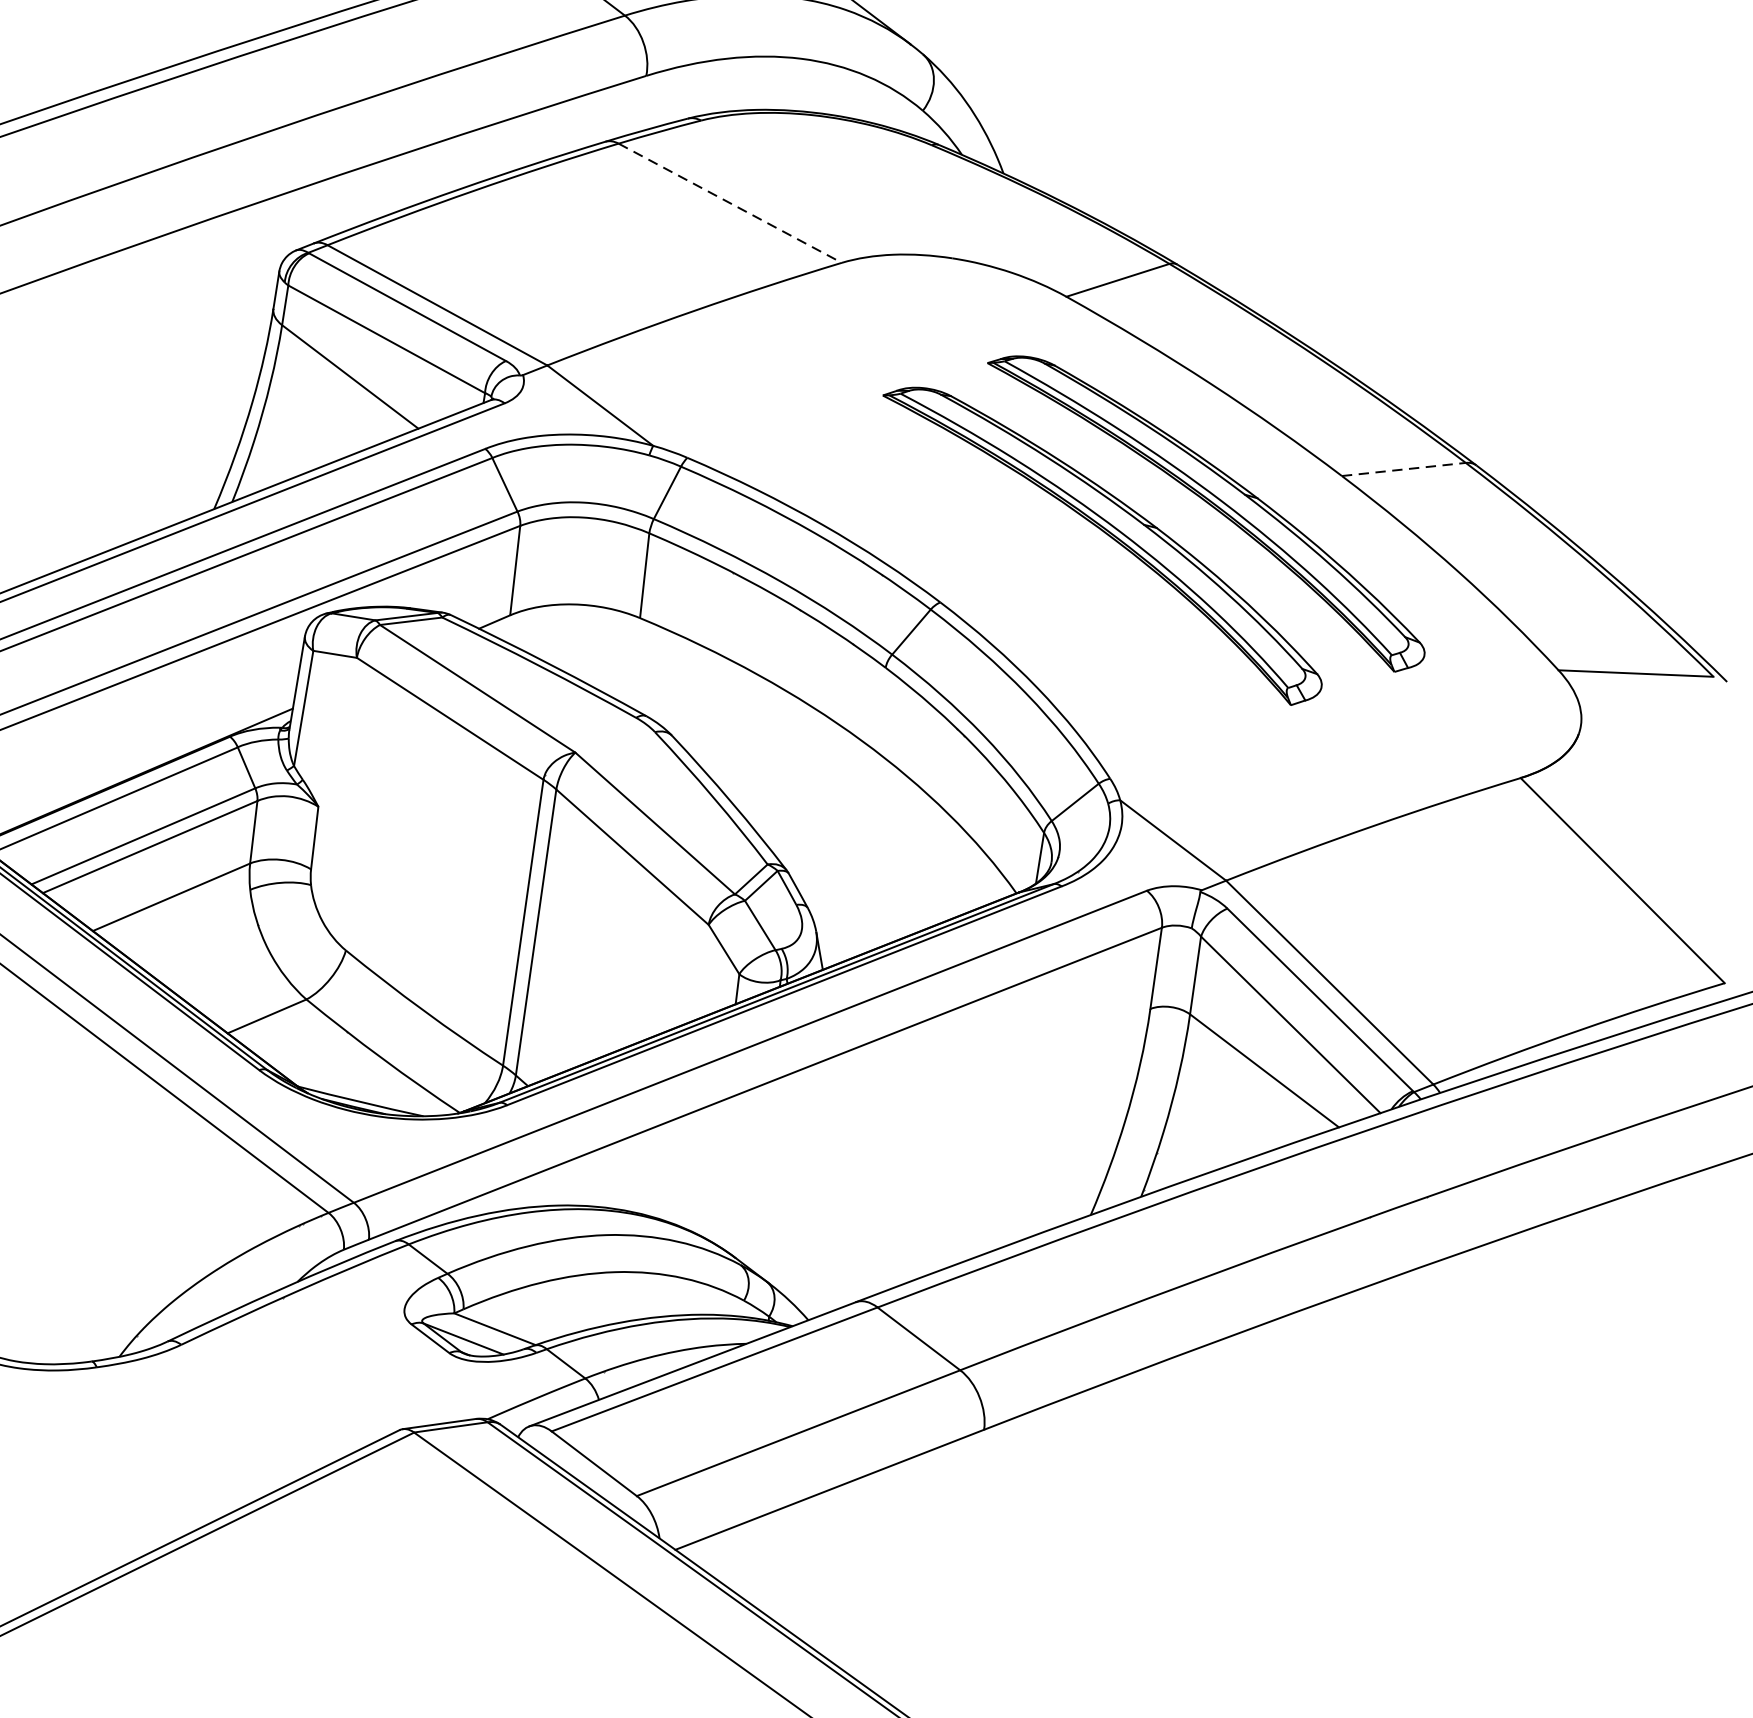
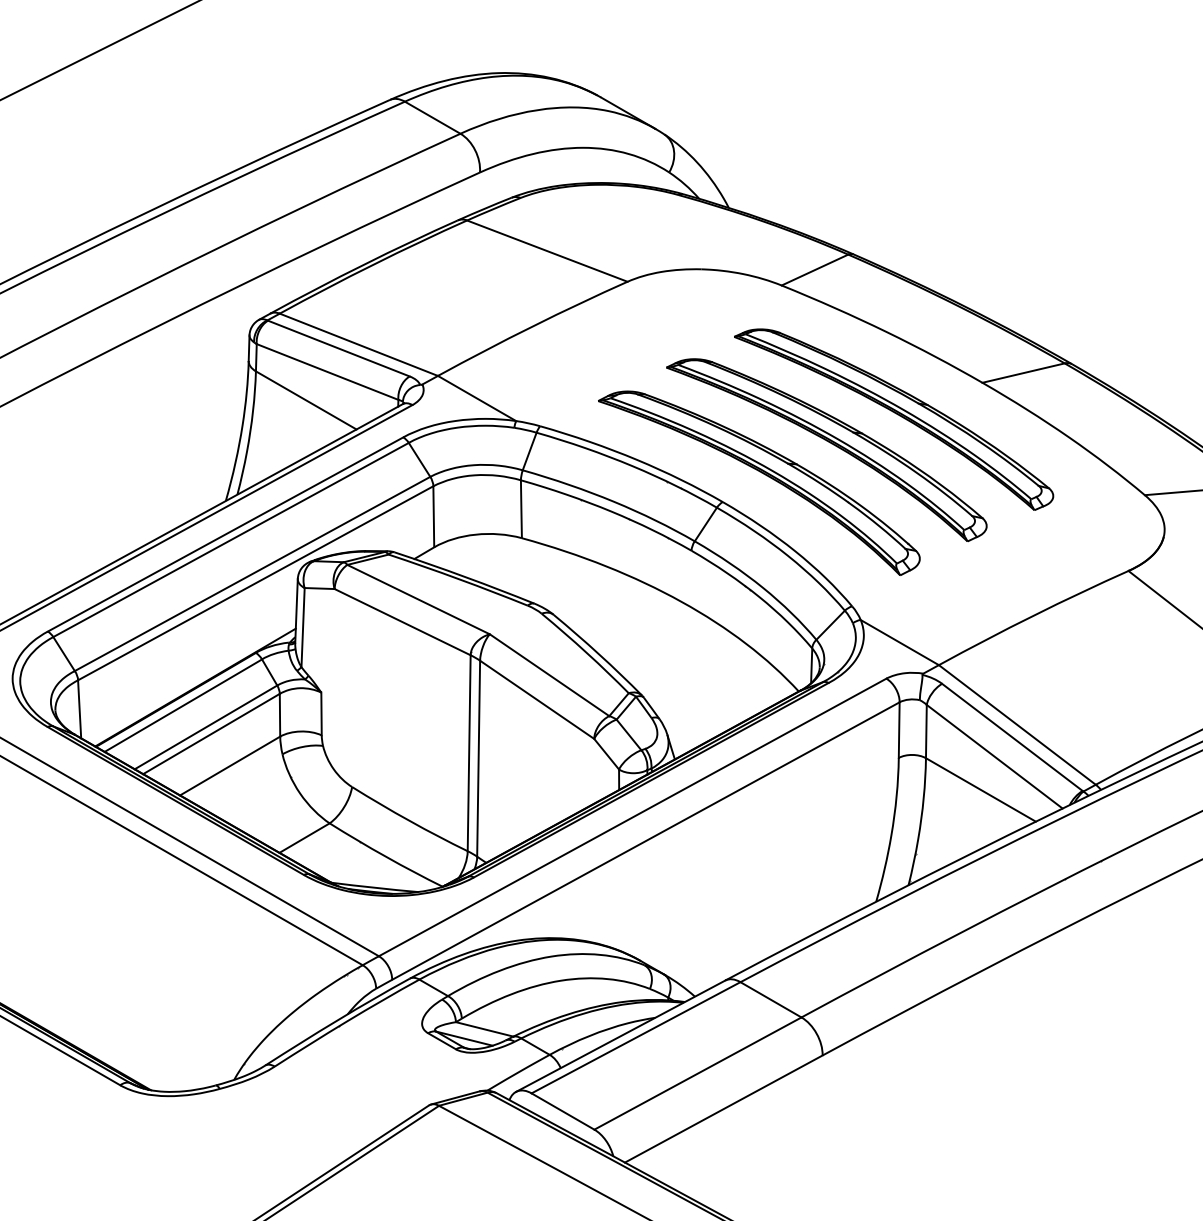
line: (730, 203) -> (547, 251), dashed -> solid
line: (1405, 470) -> (1024, 373), dashed -> solid
part: (1004, 569) -> (763, 474), added

